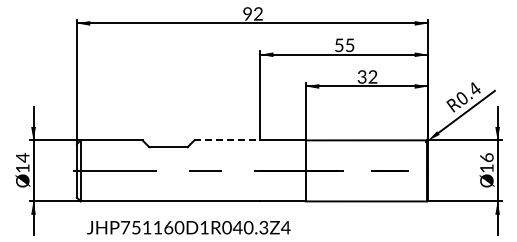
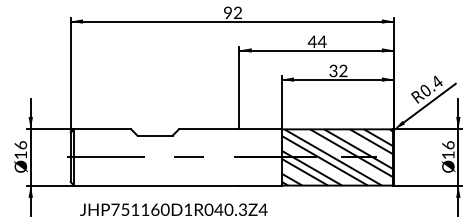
text: (344, 45) -> (317, 41), 55 -> 44
line: (227, 140) -> (209, 129), dashed -> solid
text: (22, 157) -> (20, 145), 14 -> 16
hatch: (366, 170) -> (337, 157), added

